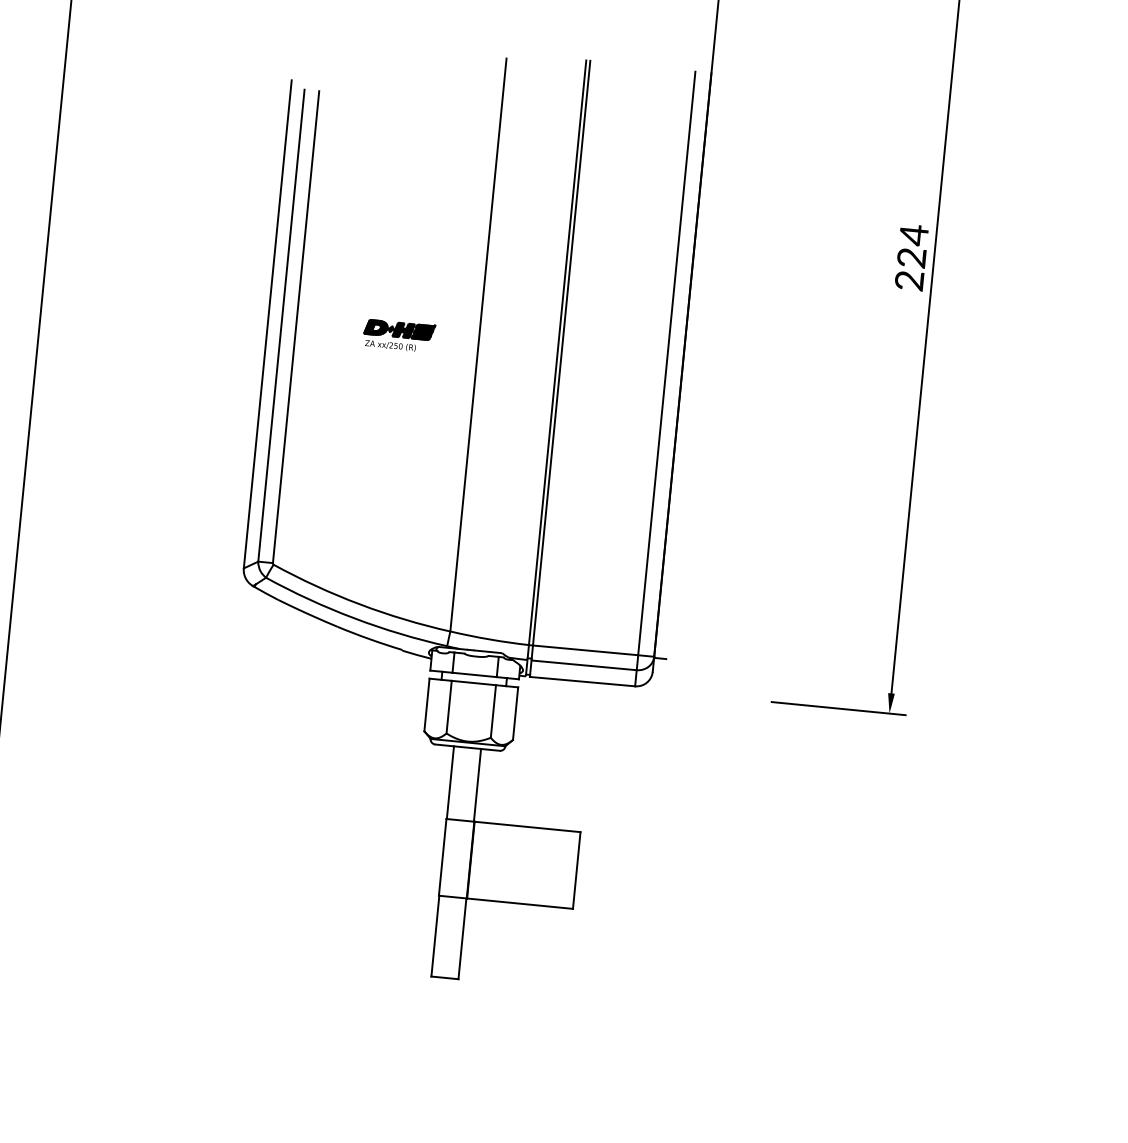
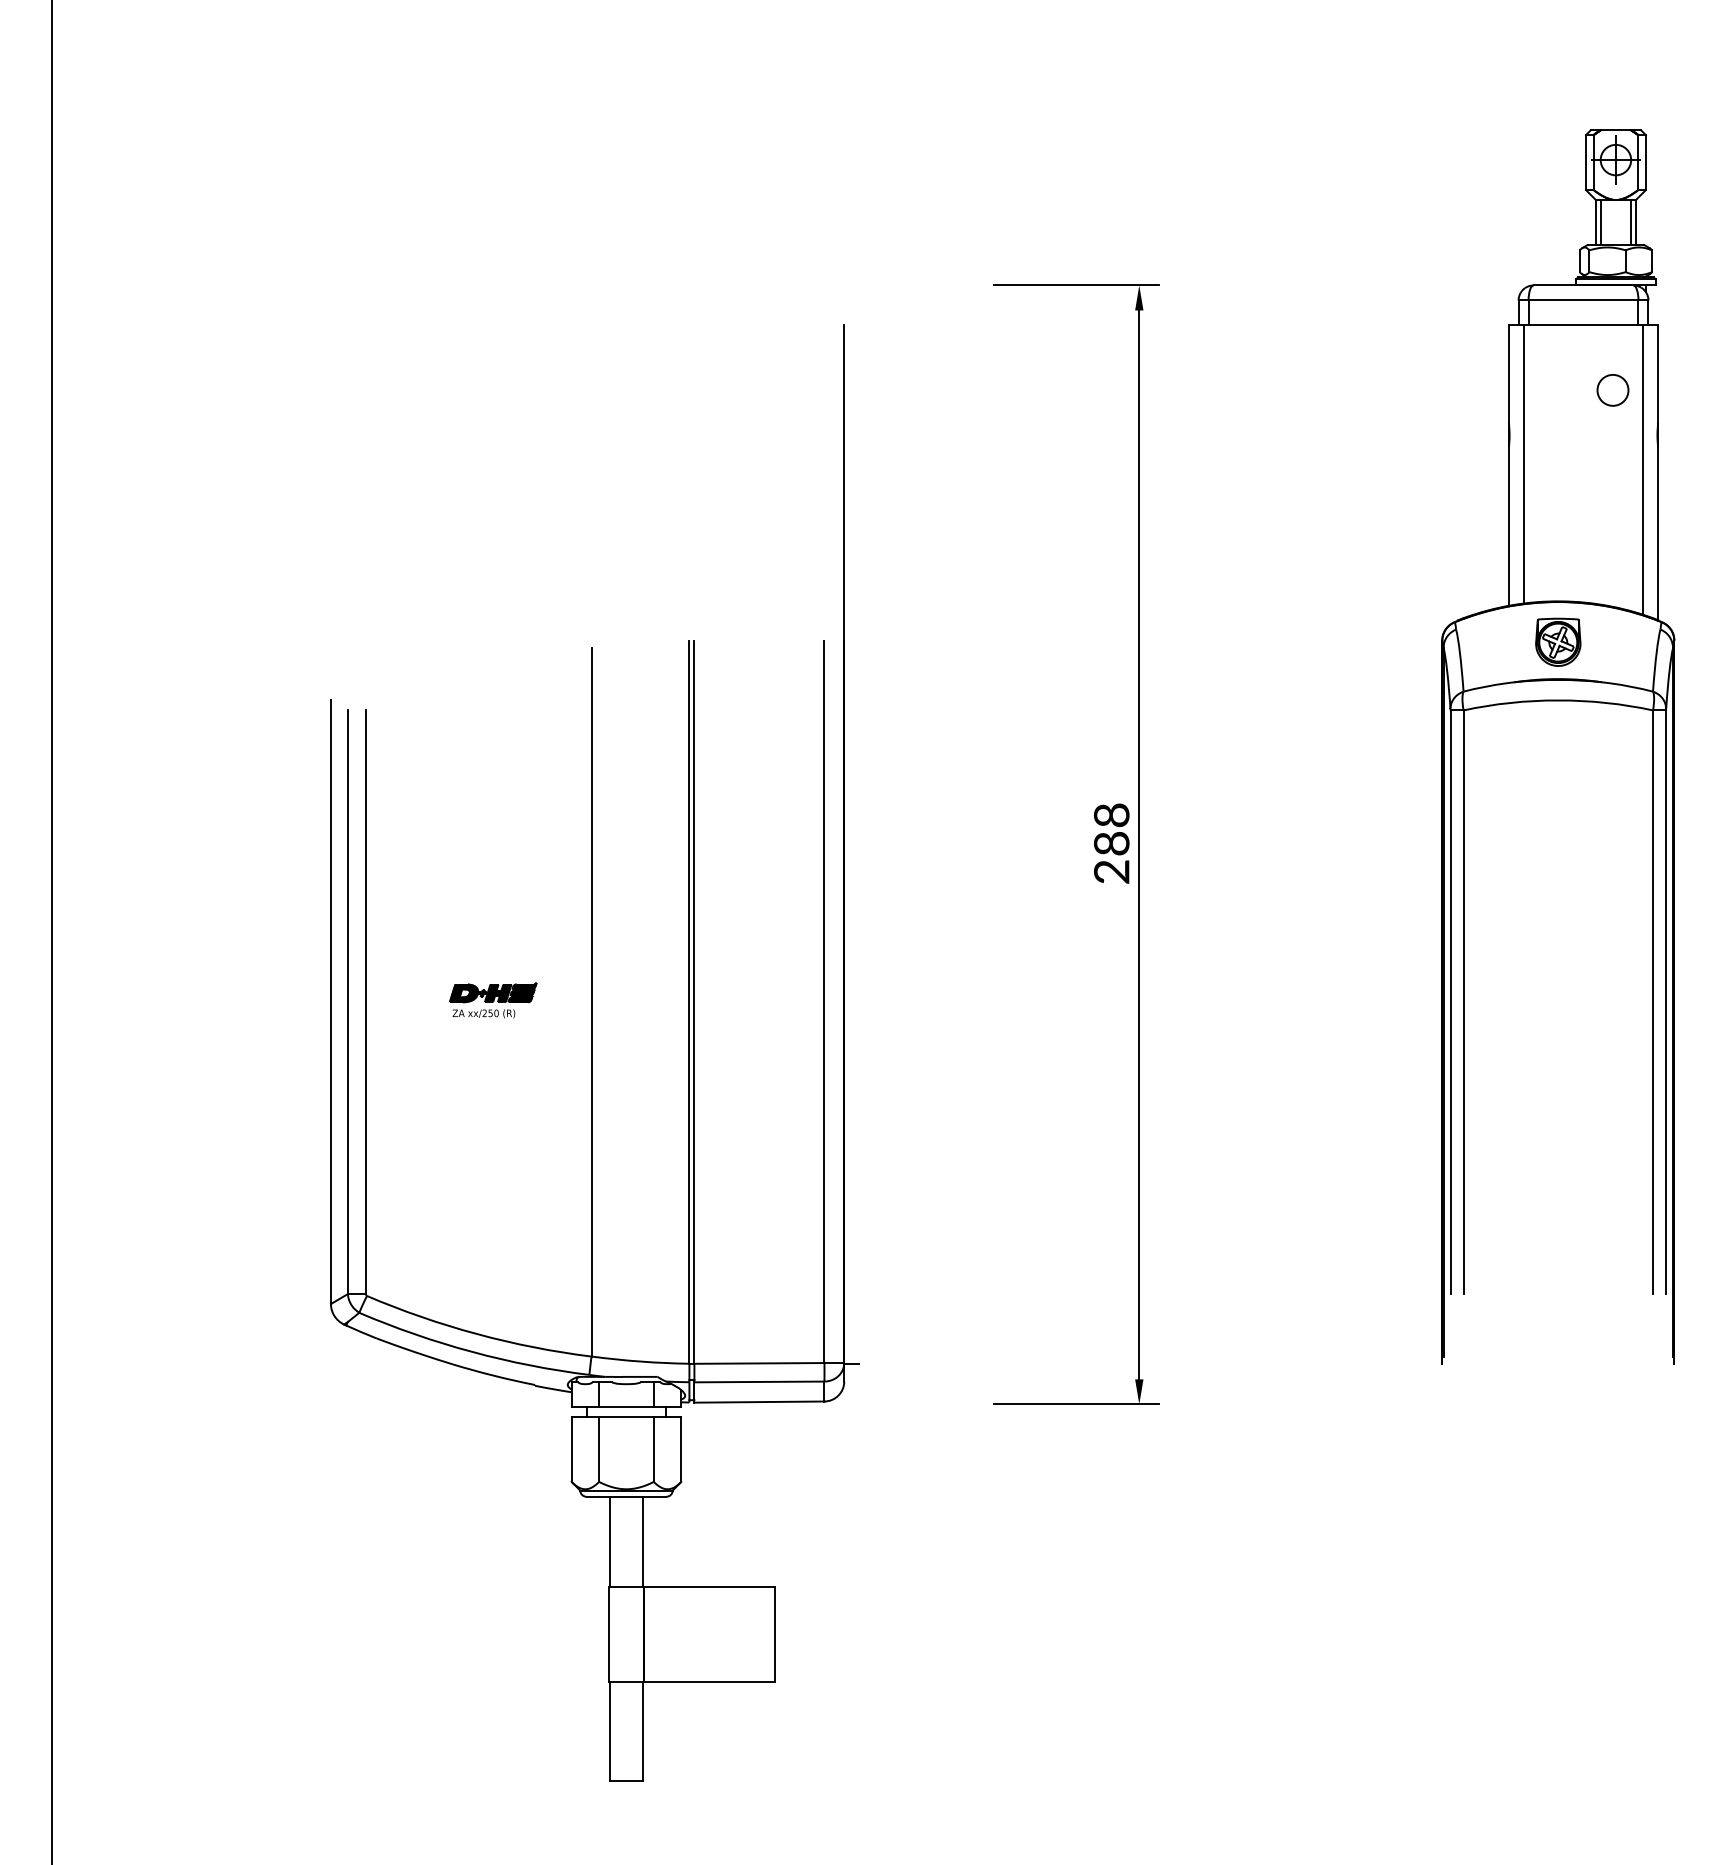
text: (912, 245) -> (1111, 828), 224 -> 288

